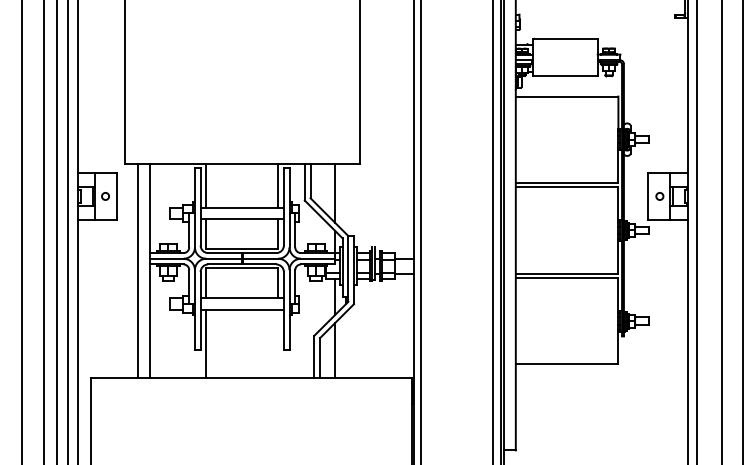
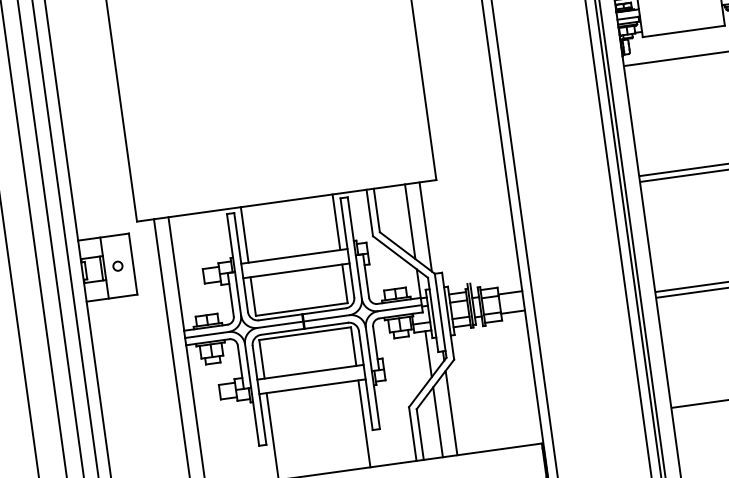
line: (346, 199) -> (426, 227), added
line: (278, 343) -> (364, 423), added
line: (346, 344) -> (451, 412), added

